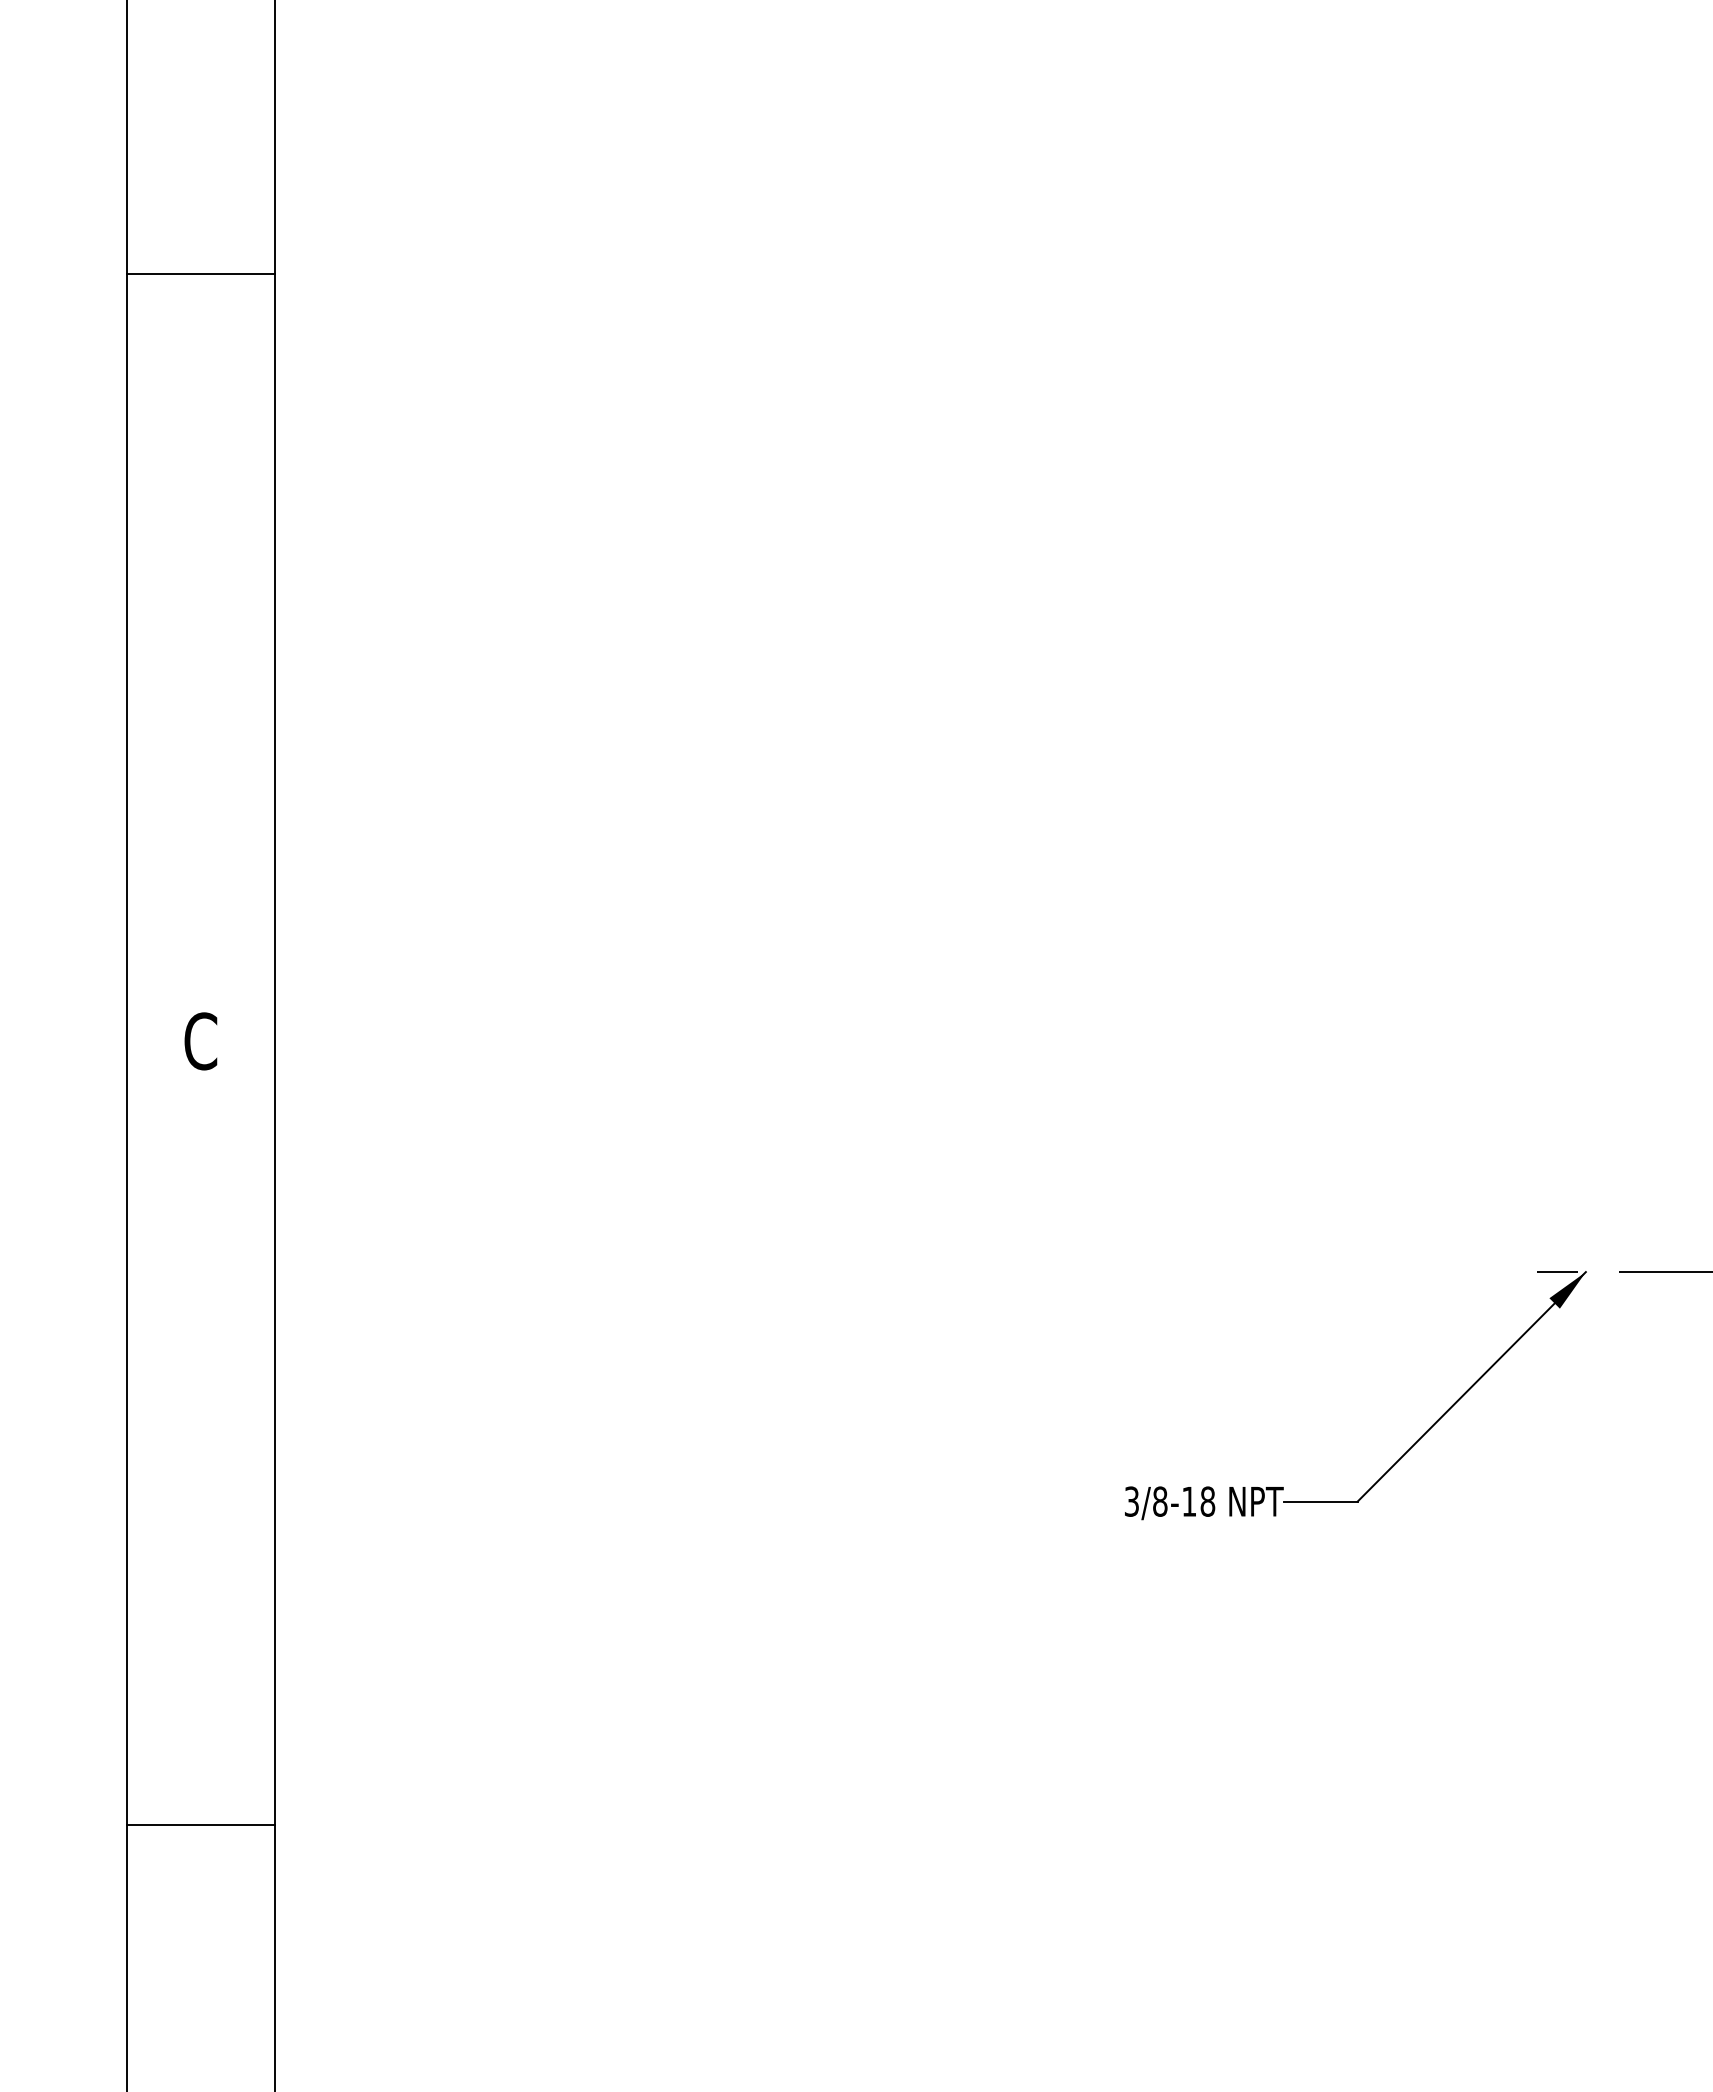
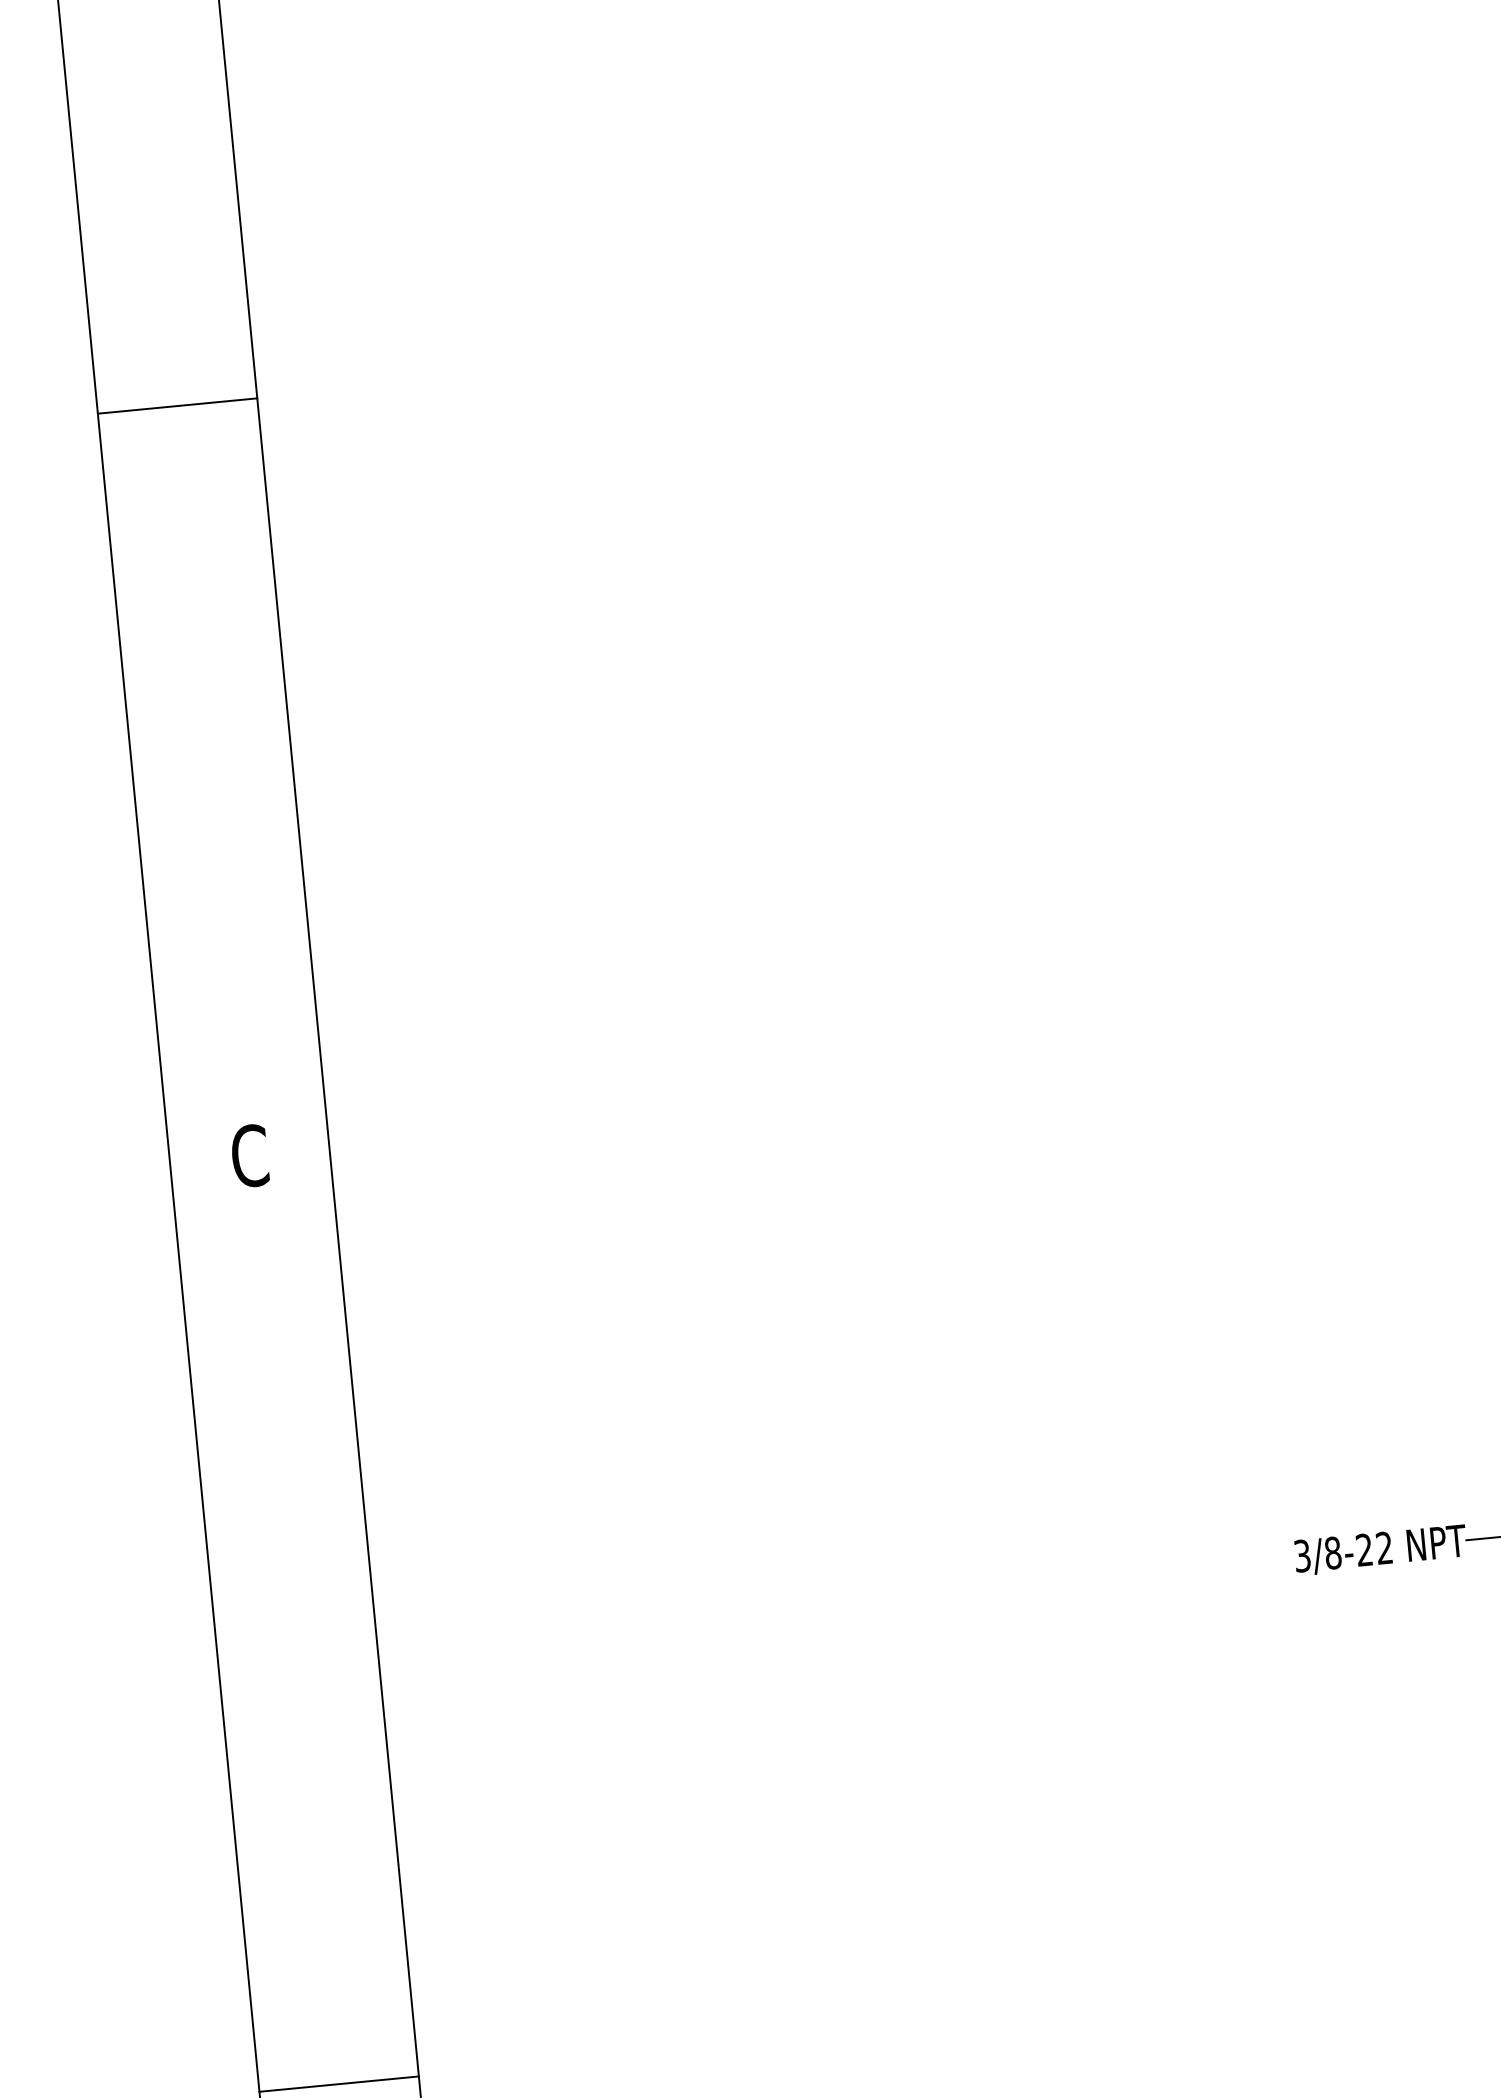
line: (200, 274) -> (177, 406), moved
text: (1198, 1501) -> (1374, 1548), 3/8-18 -> 3/8-22
line: (200, 1825) -> (338, 2084), moved

